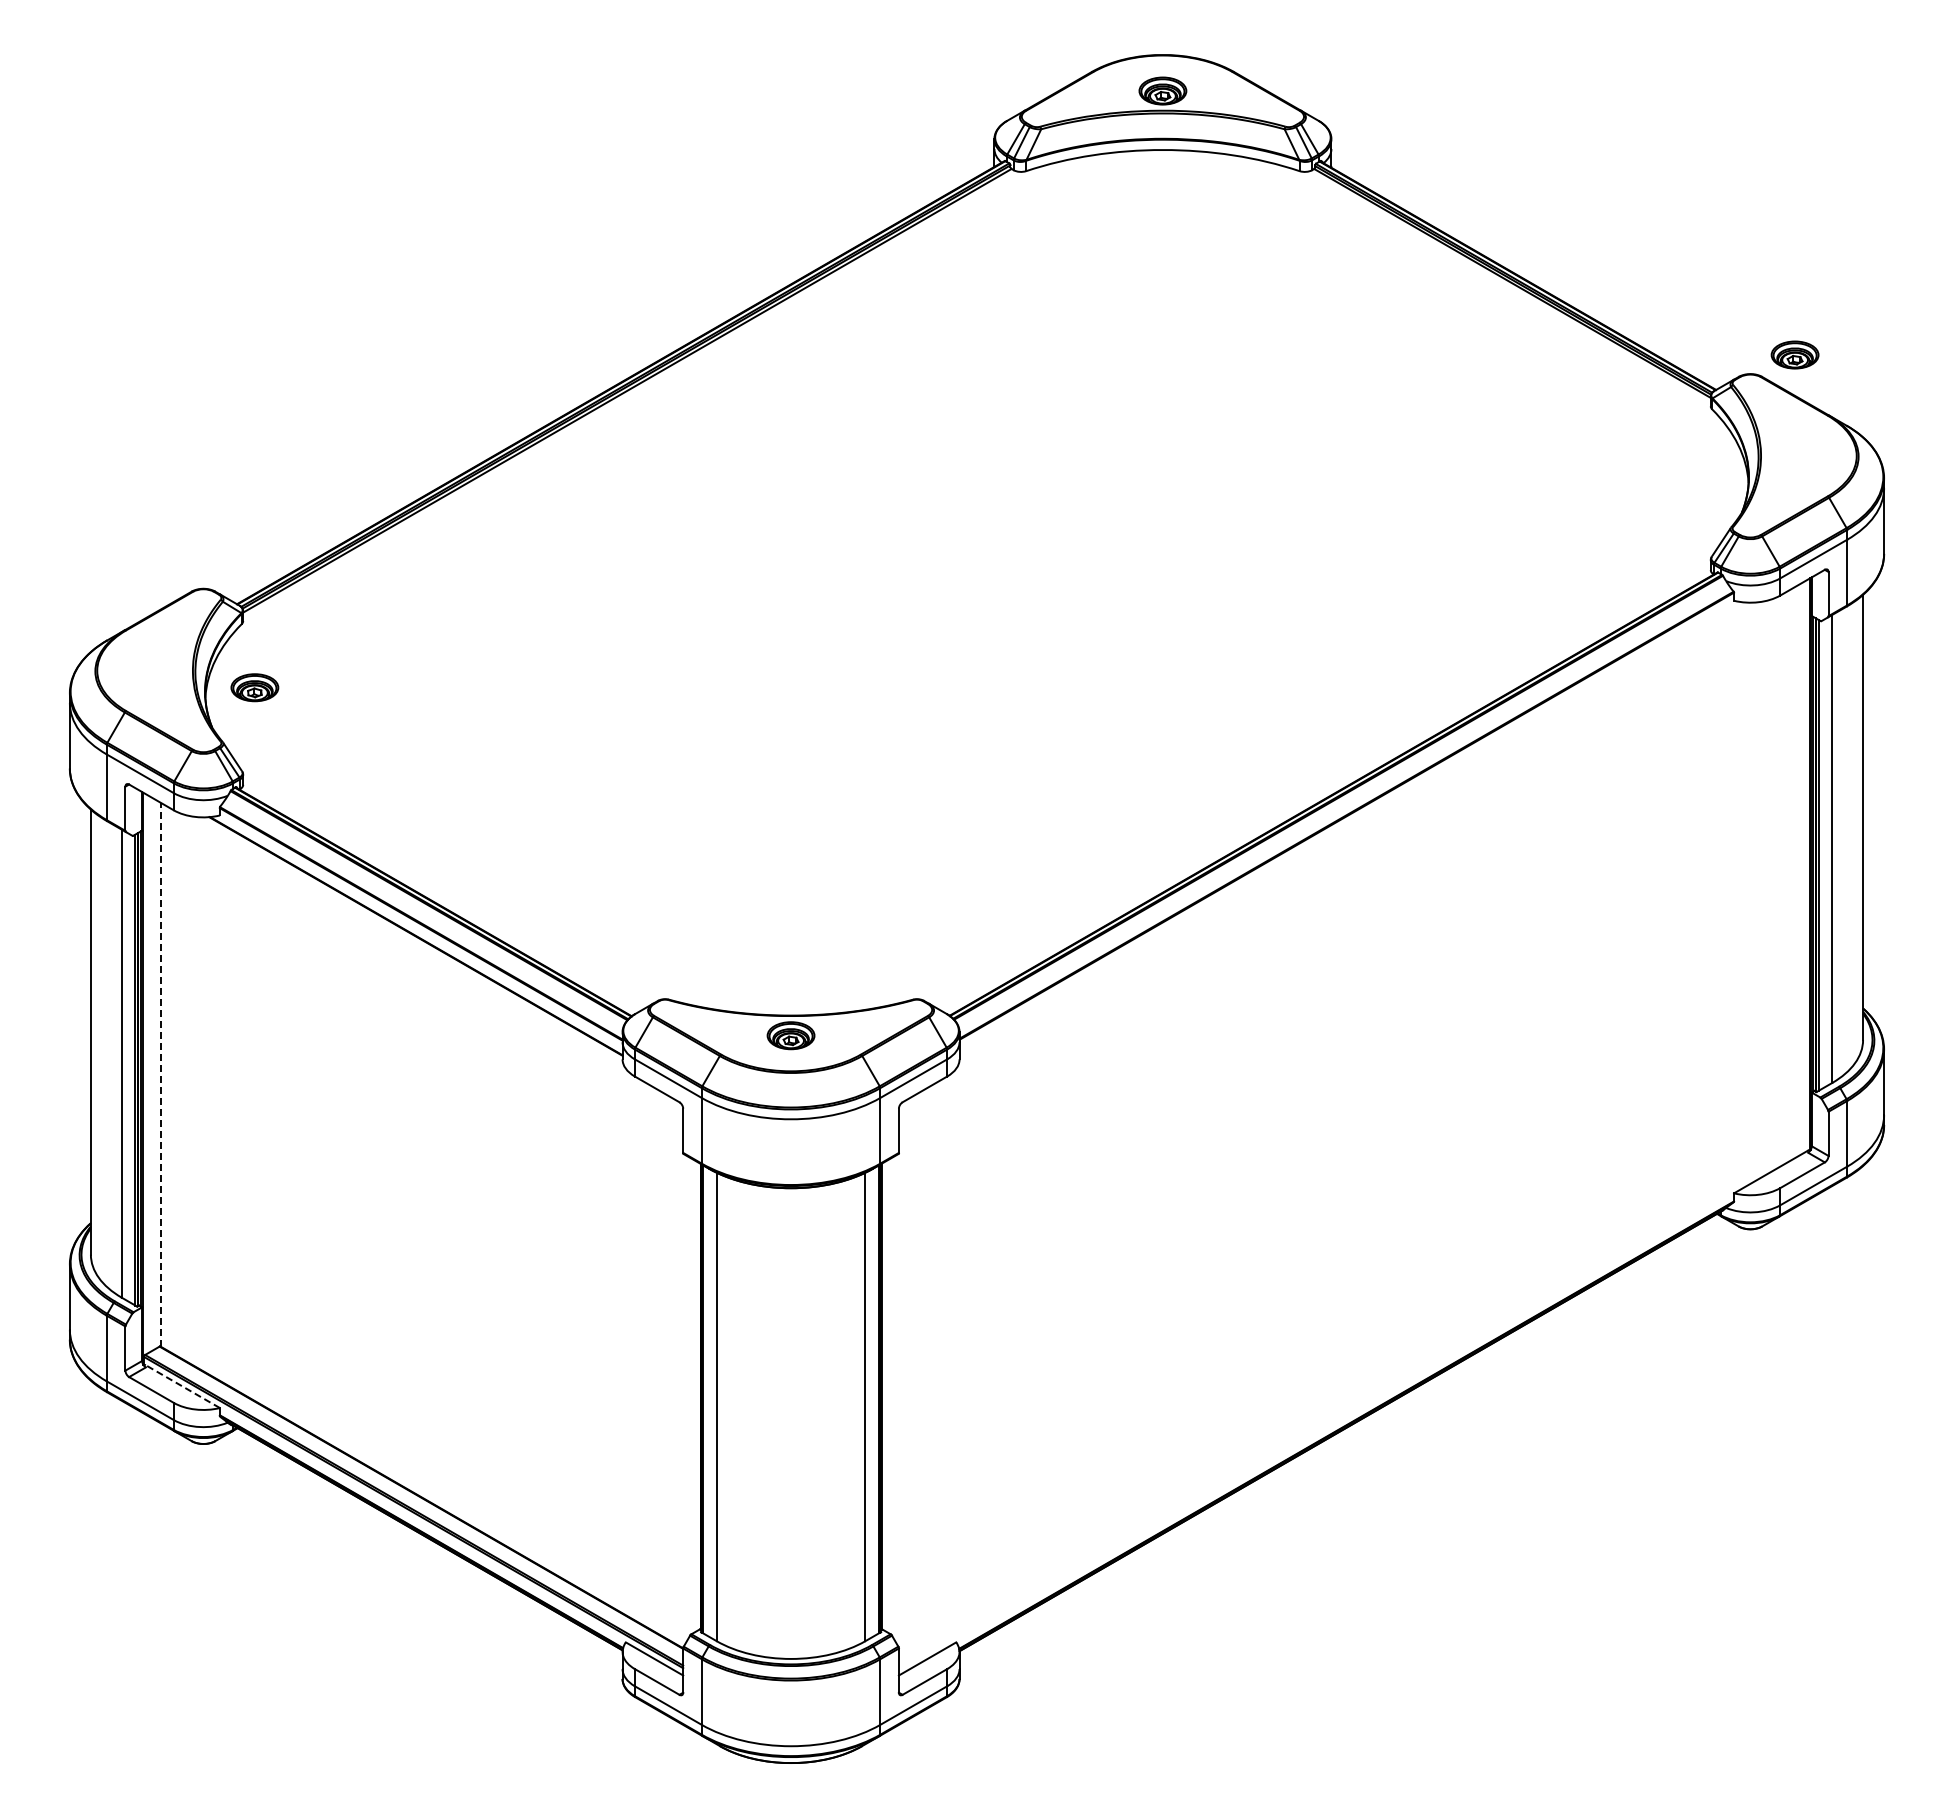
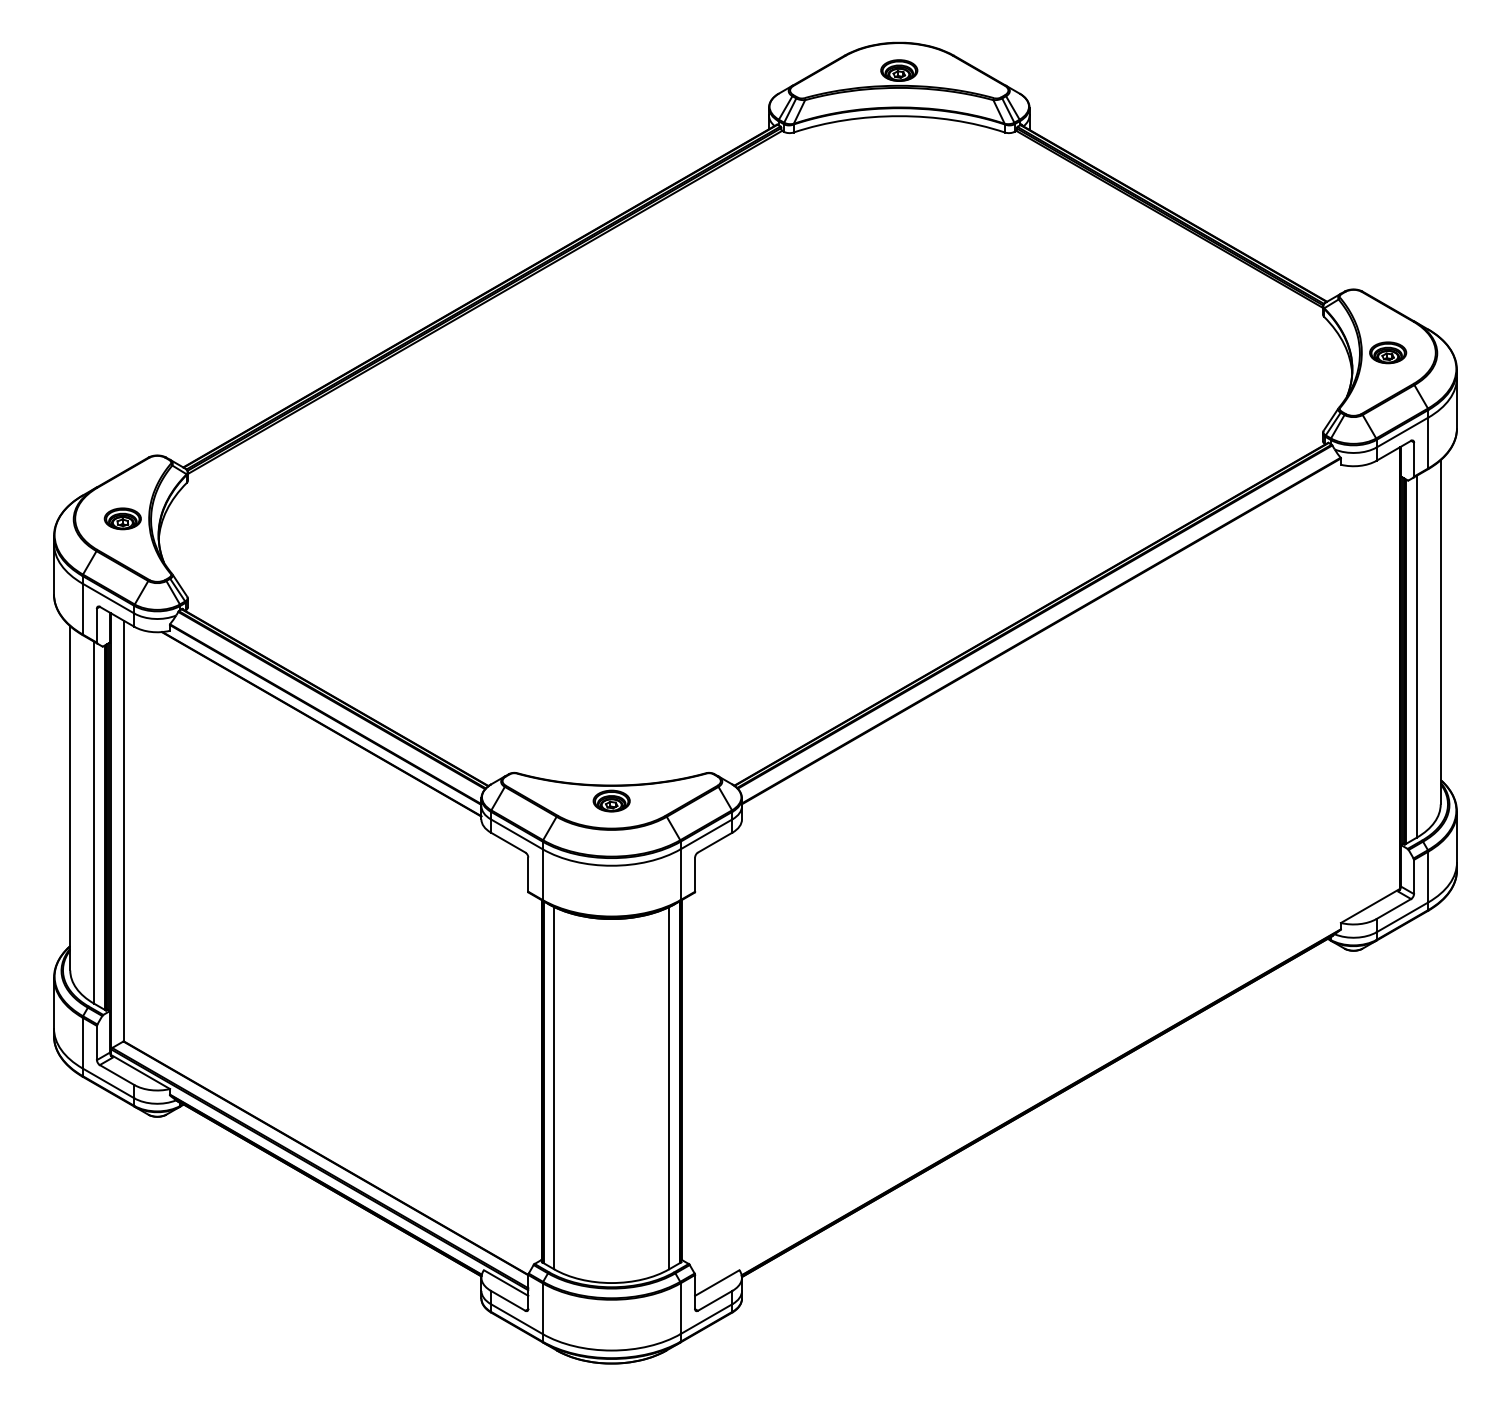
part: (1794, 354) -> (1387, 352), moved
part: (254, 687) -> (122, 518), moved
line: (160, 1074) -> (124, 831), dashed -> solid
line: (182, 1386) -> (141, 1072), dashed -> solid

